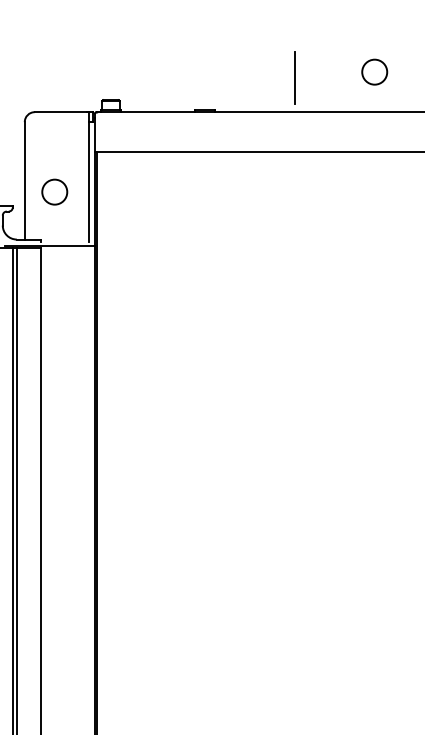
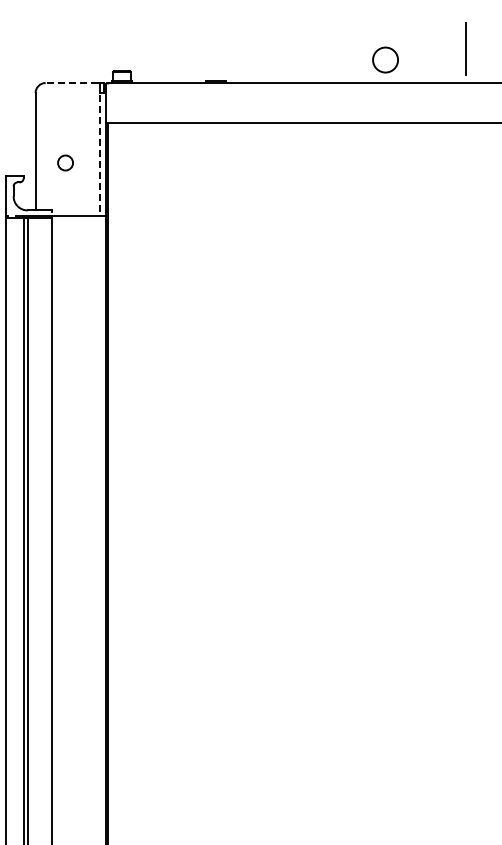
circle: (374, 71) -> (385, 59), moved
line: (294, 78) -> (305, 49), removed
line: (60, 112) -> (71, 83), solid -> dashed
line: (88, 181) -> (99, 152), solid -> dashed
circle: (54, 191) -> (65, 162), size x0.6

